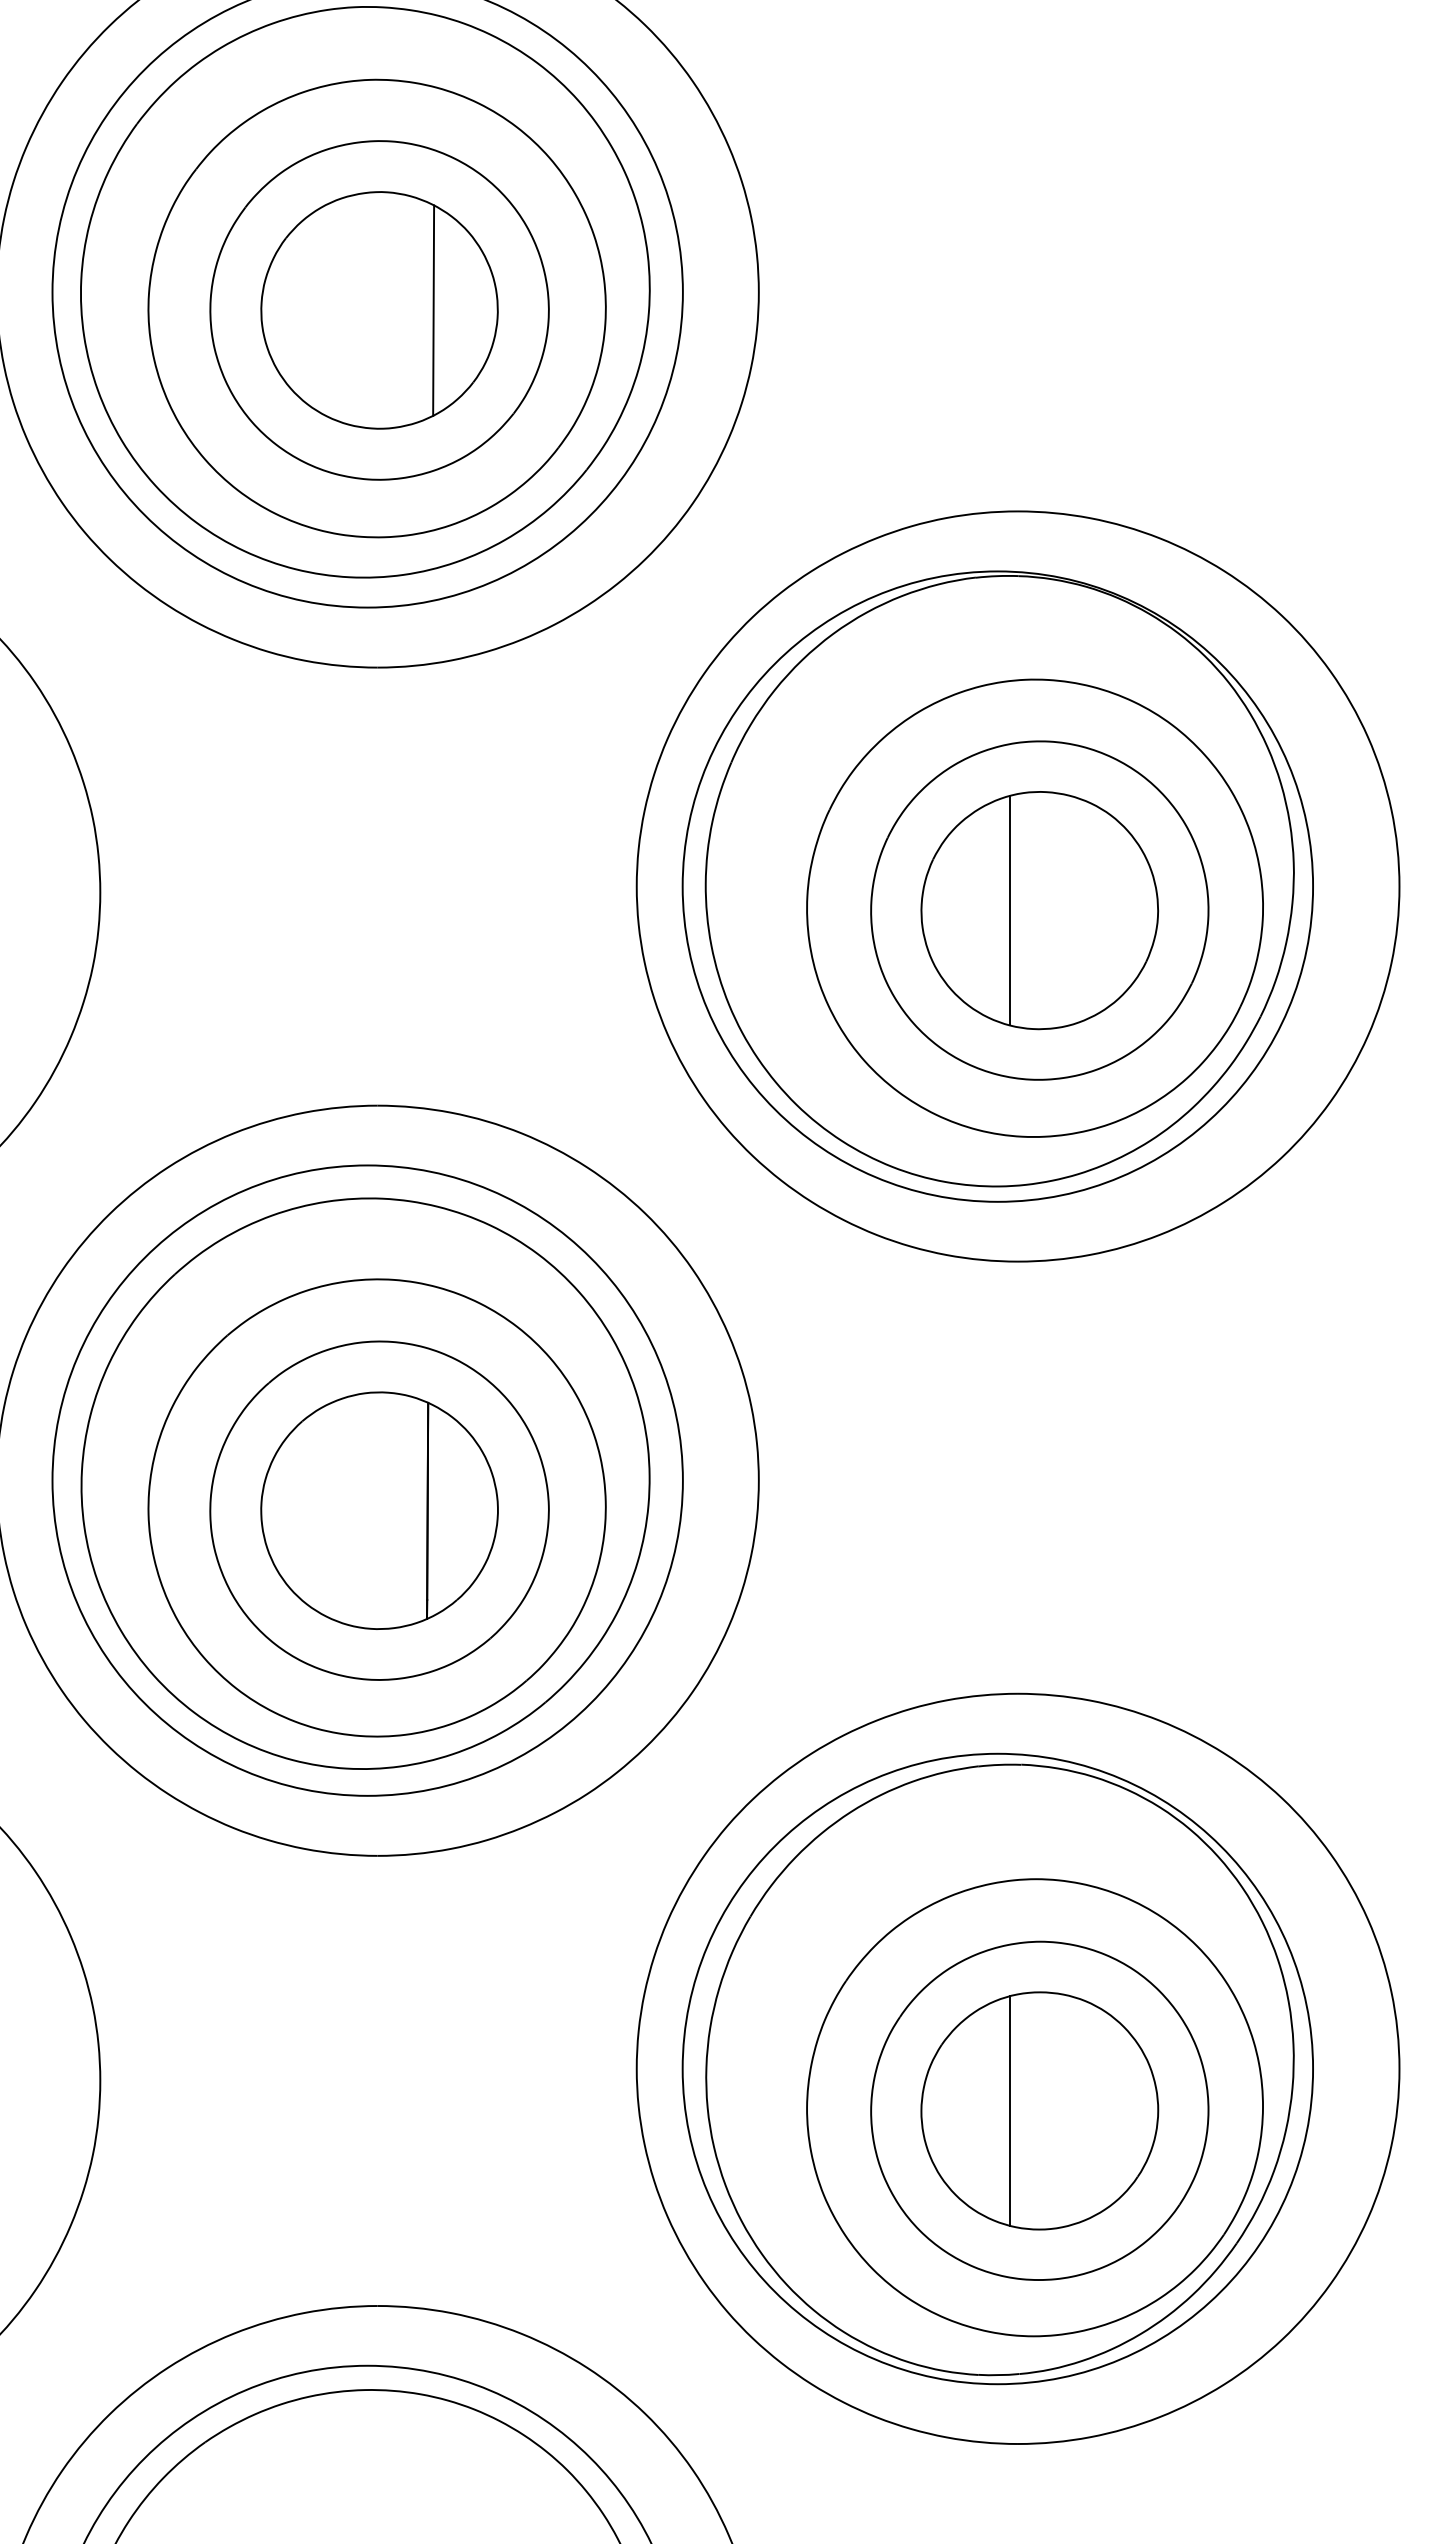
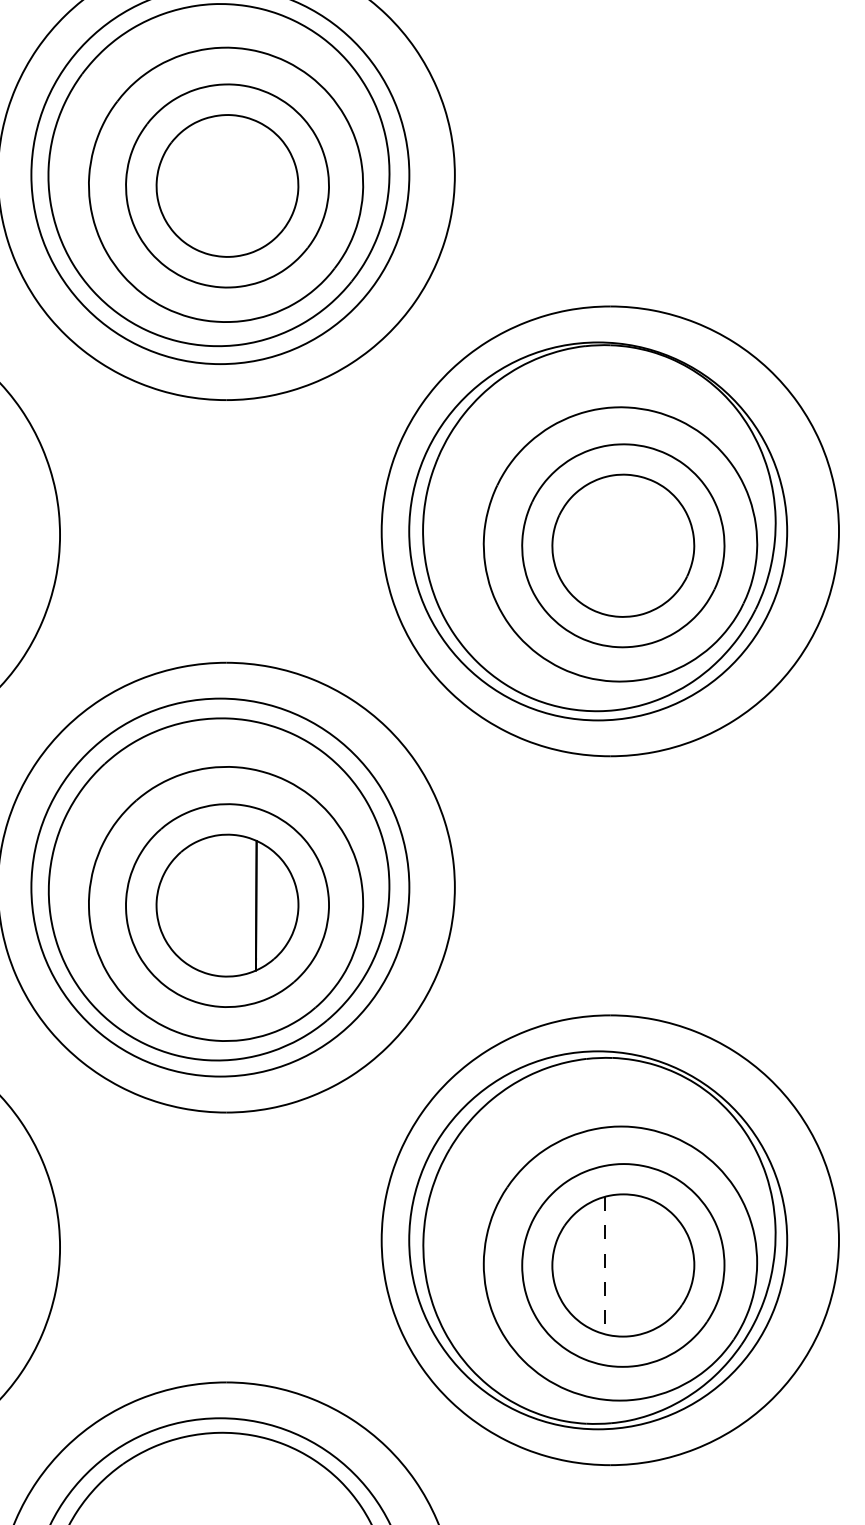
line: (432, 311) -> (259, 186), removed
line: (1010, 910) -> (605, 545), removed
line: (1010, 2110) -> (605, 1265), solid -> dashed

